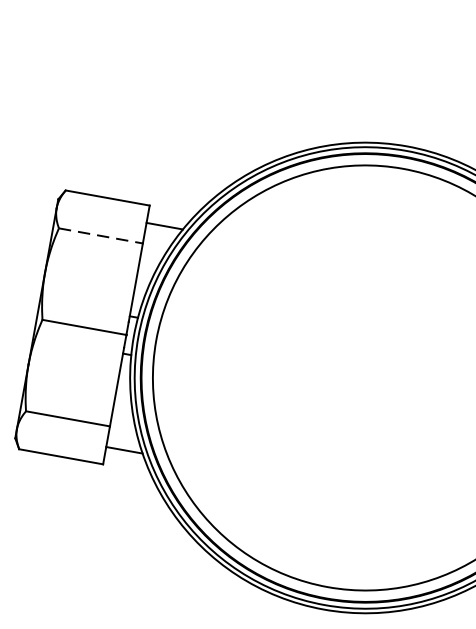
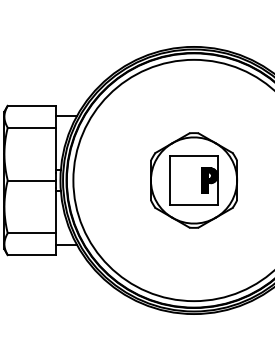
line: (101, 235) -> (32, 127), dashed -> solid
part: (364, 377) -> (193, 180), added

